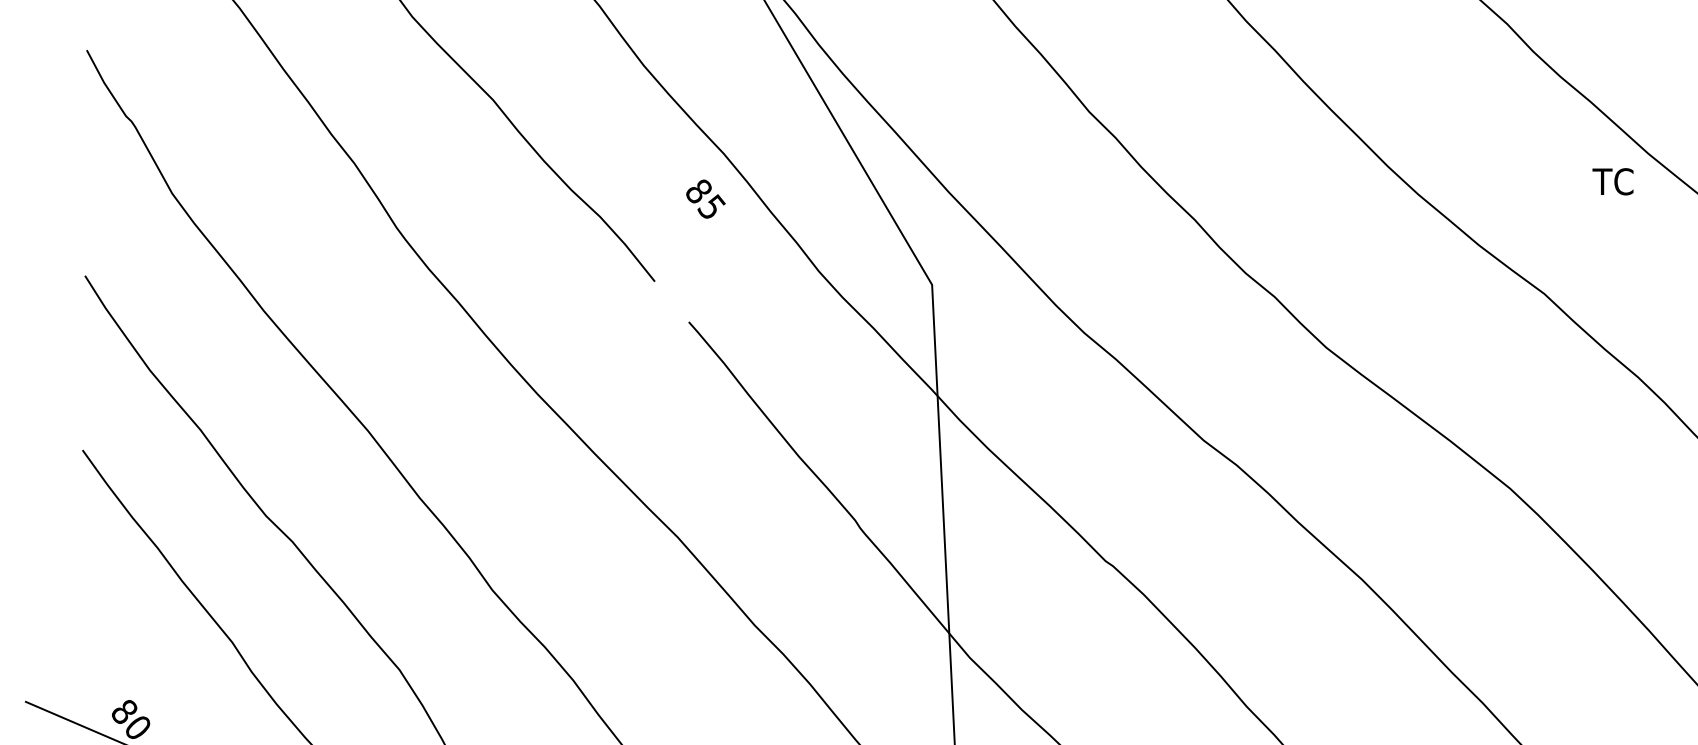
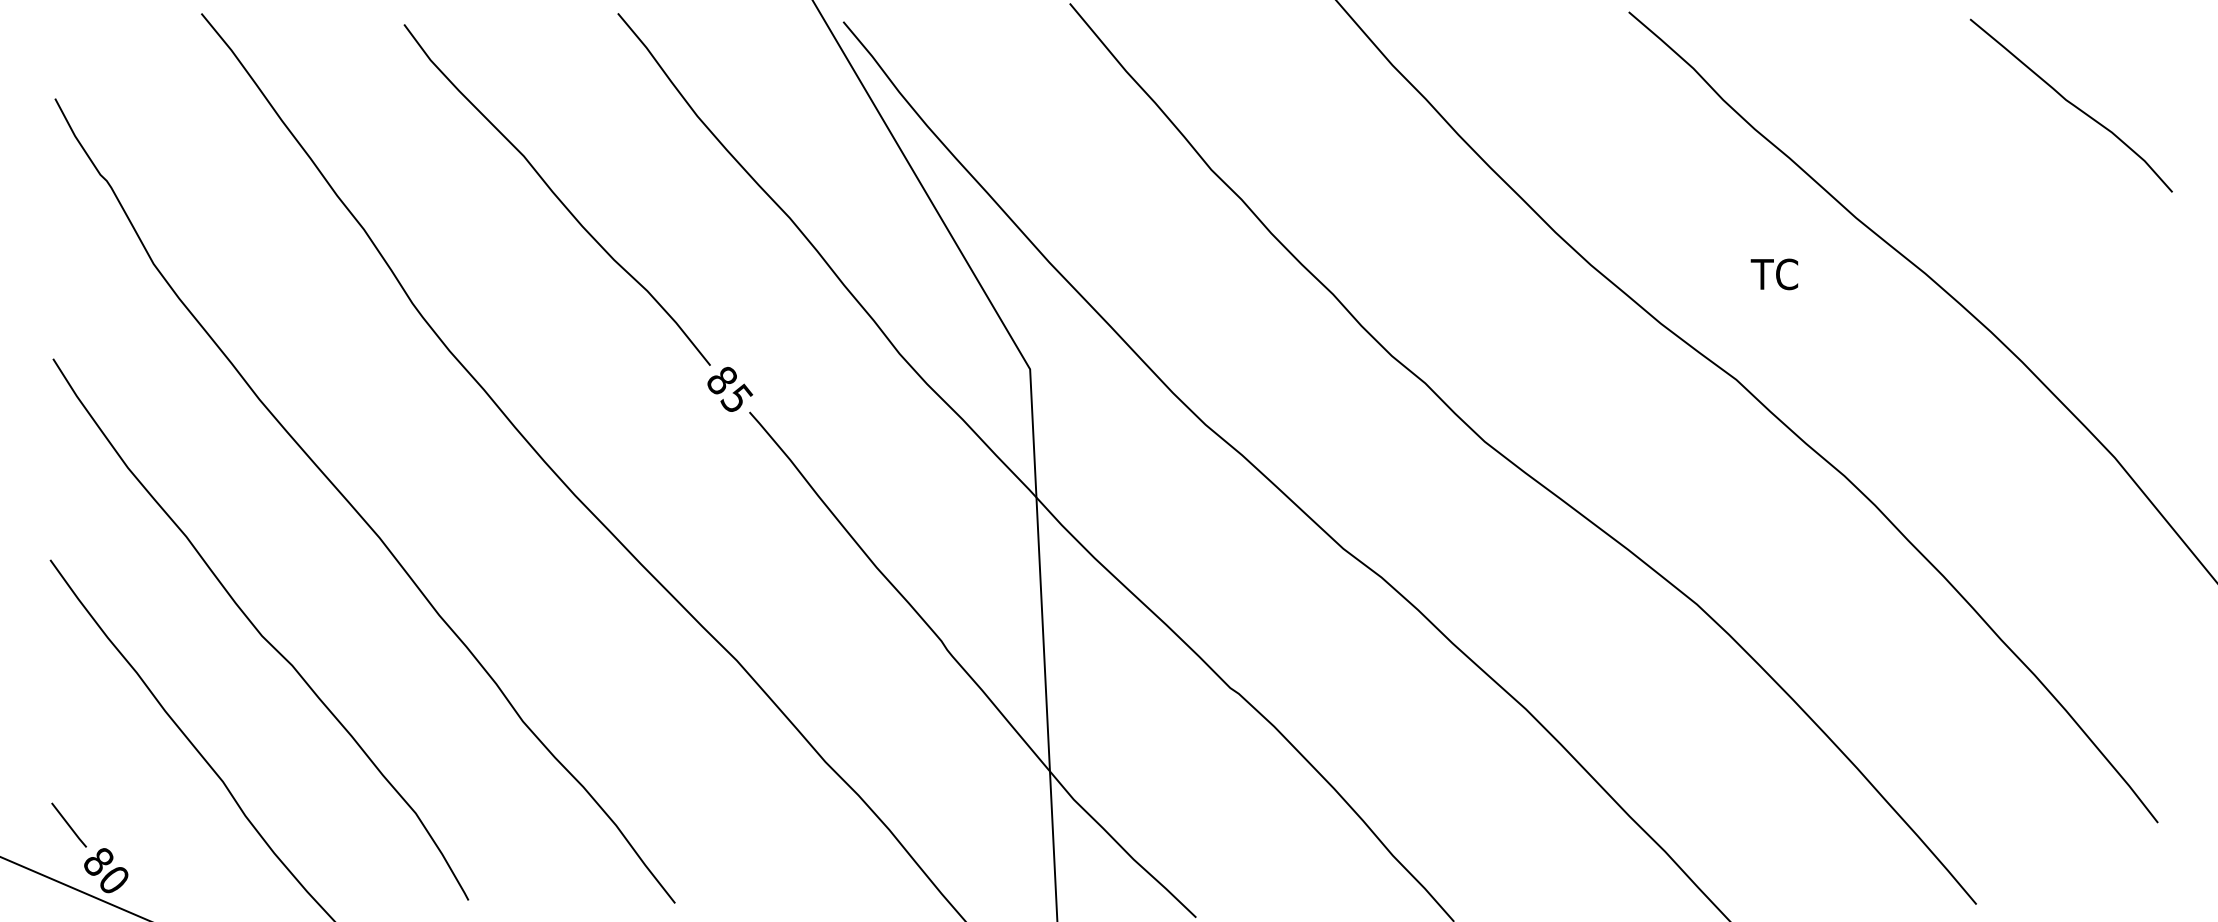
text: (1613, 181) -> (1774, 274), moved
text: (706, 199) -> (730, 389), moved
line: (99, 679) -> (69, 824), added

